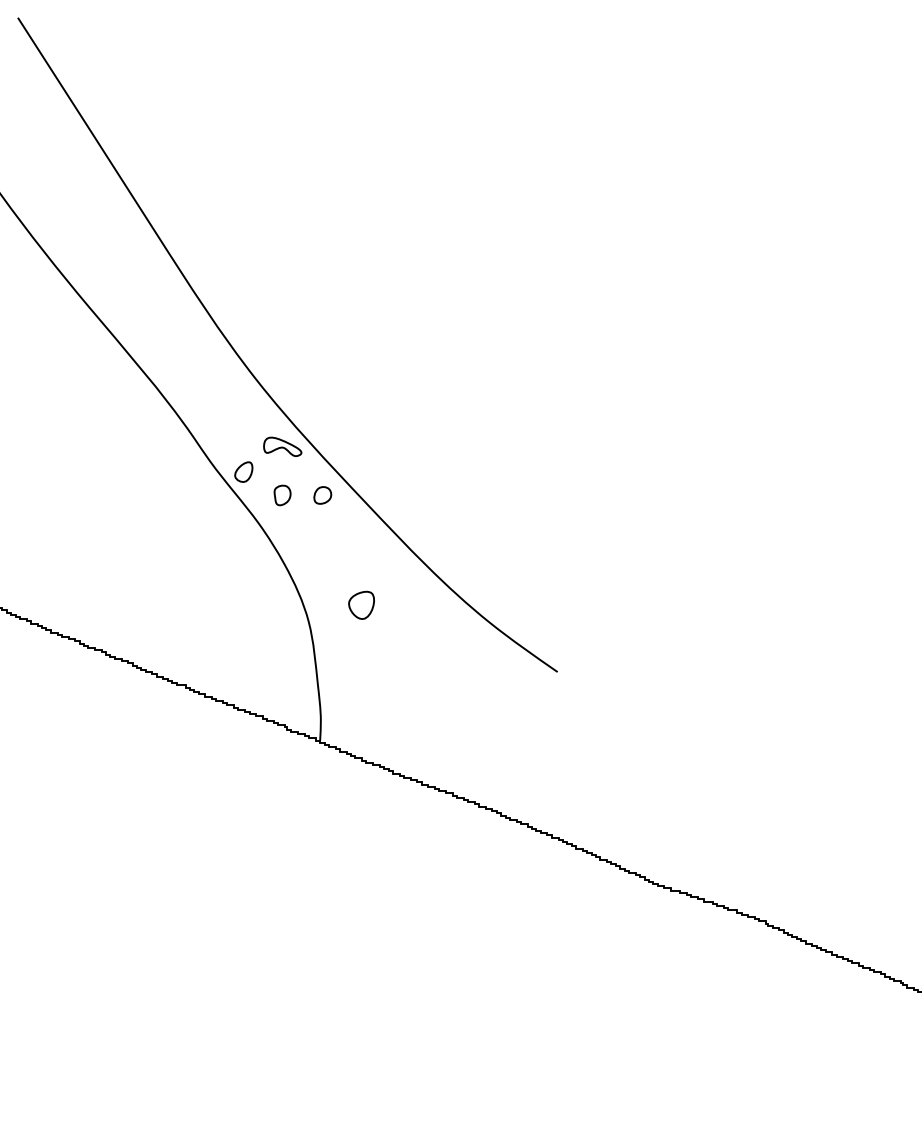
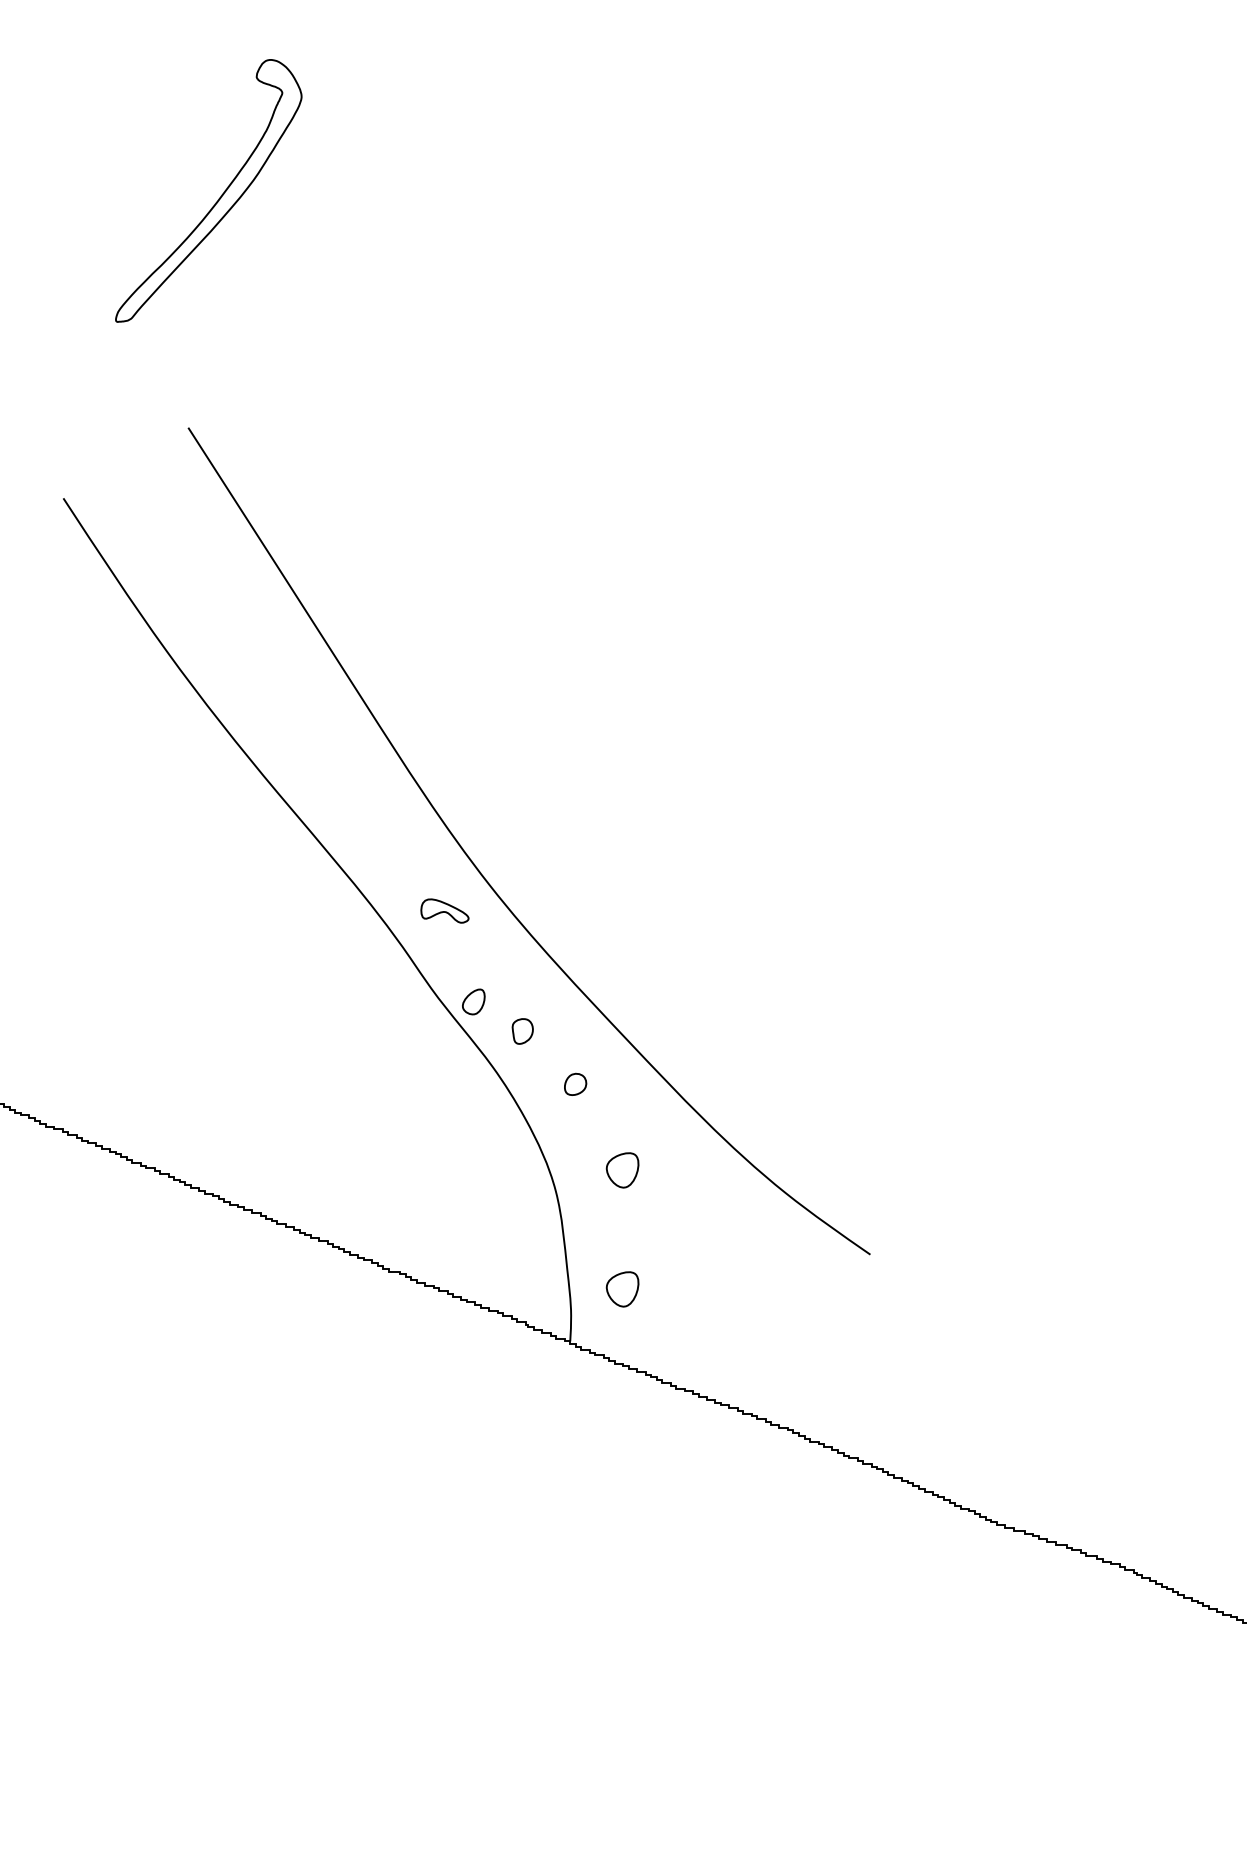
part: (282, 446) -> (444, 910), moved
part: (322, 494) -> (575, 1083), moved
part: (361, 699) -> (622, 1289), added

